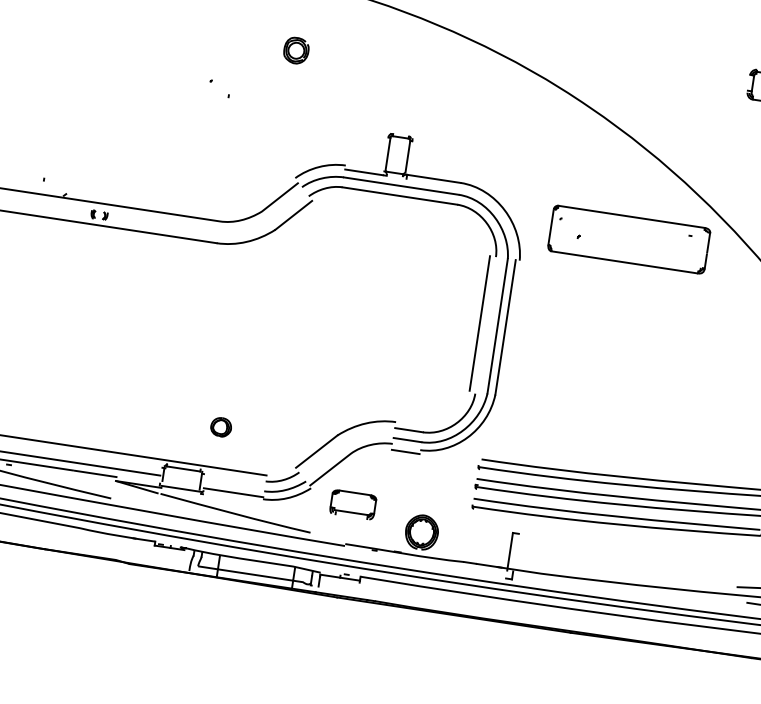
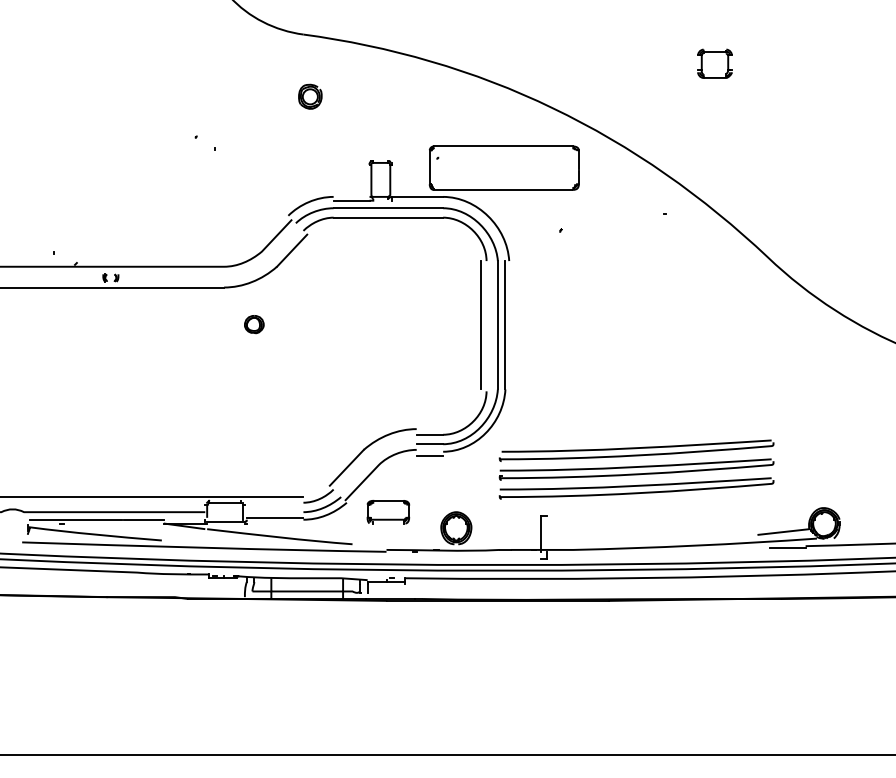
part: (296, 50) -> (310, 96), moved
part: (628, 238) -> (503, 167), moved
part: (221, 427) -> (254, 324), moved

